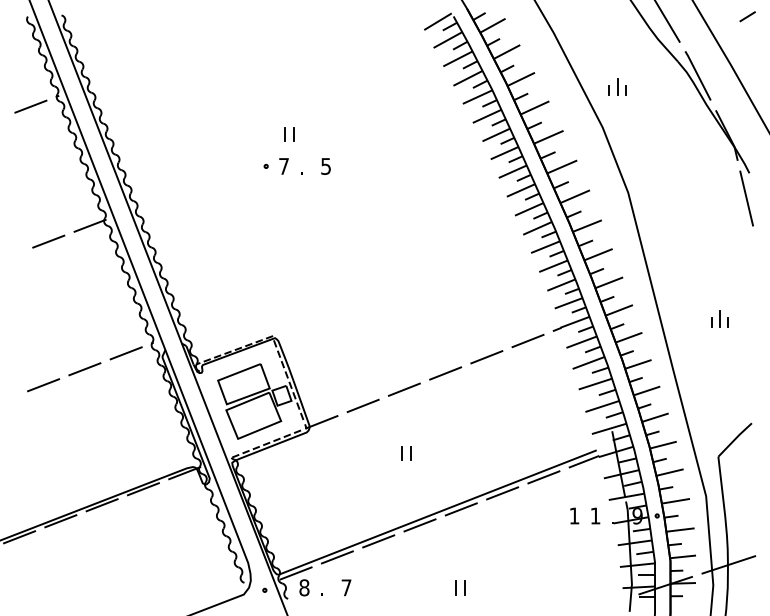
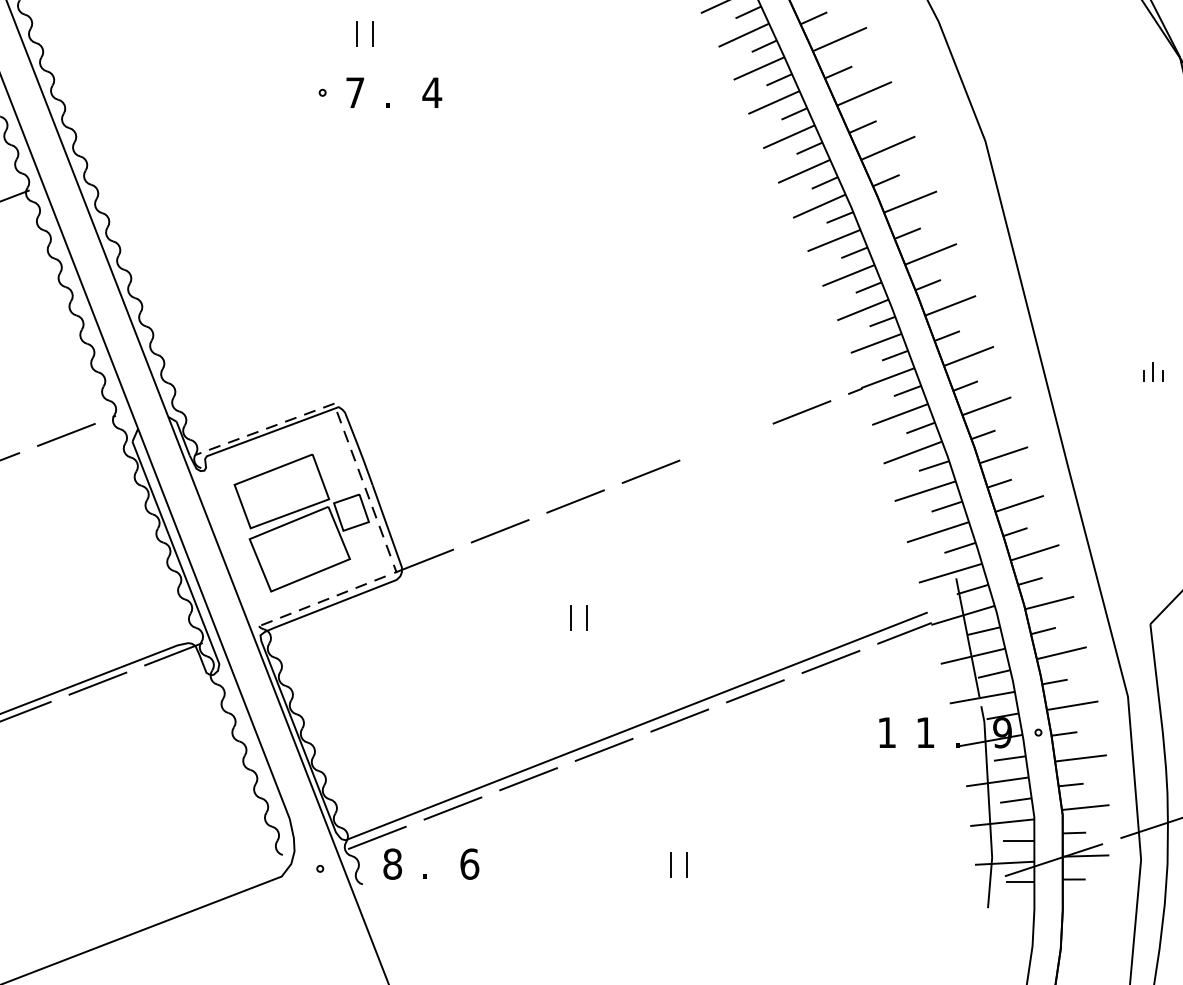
text: (325, 166) -> (431, 92), 5 -> 4
part: (719, 318) -> (1152, 371), size x0.6
line: (486, 357) -> (725, 442), removed
text: (346, 587) -> (469, 863), 7 -> 6

